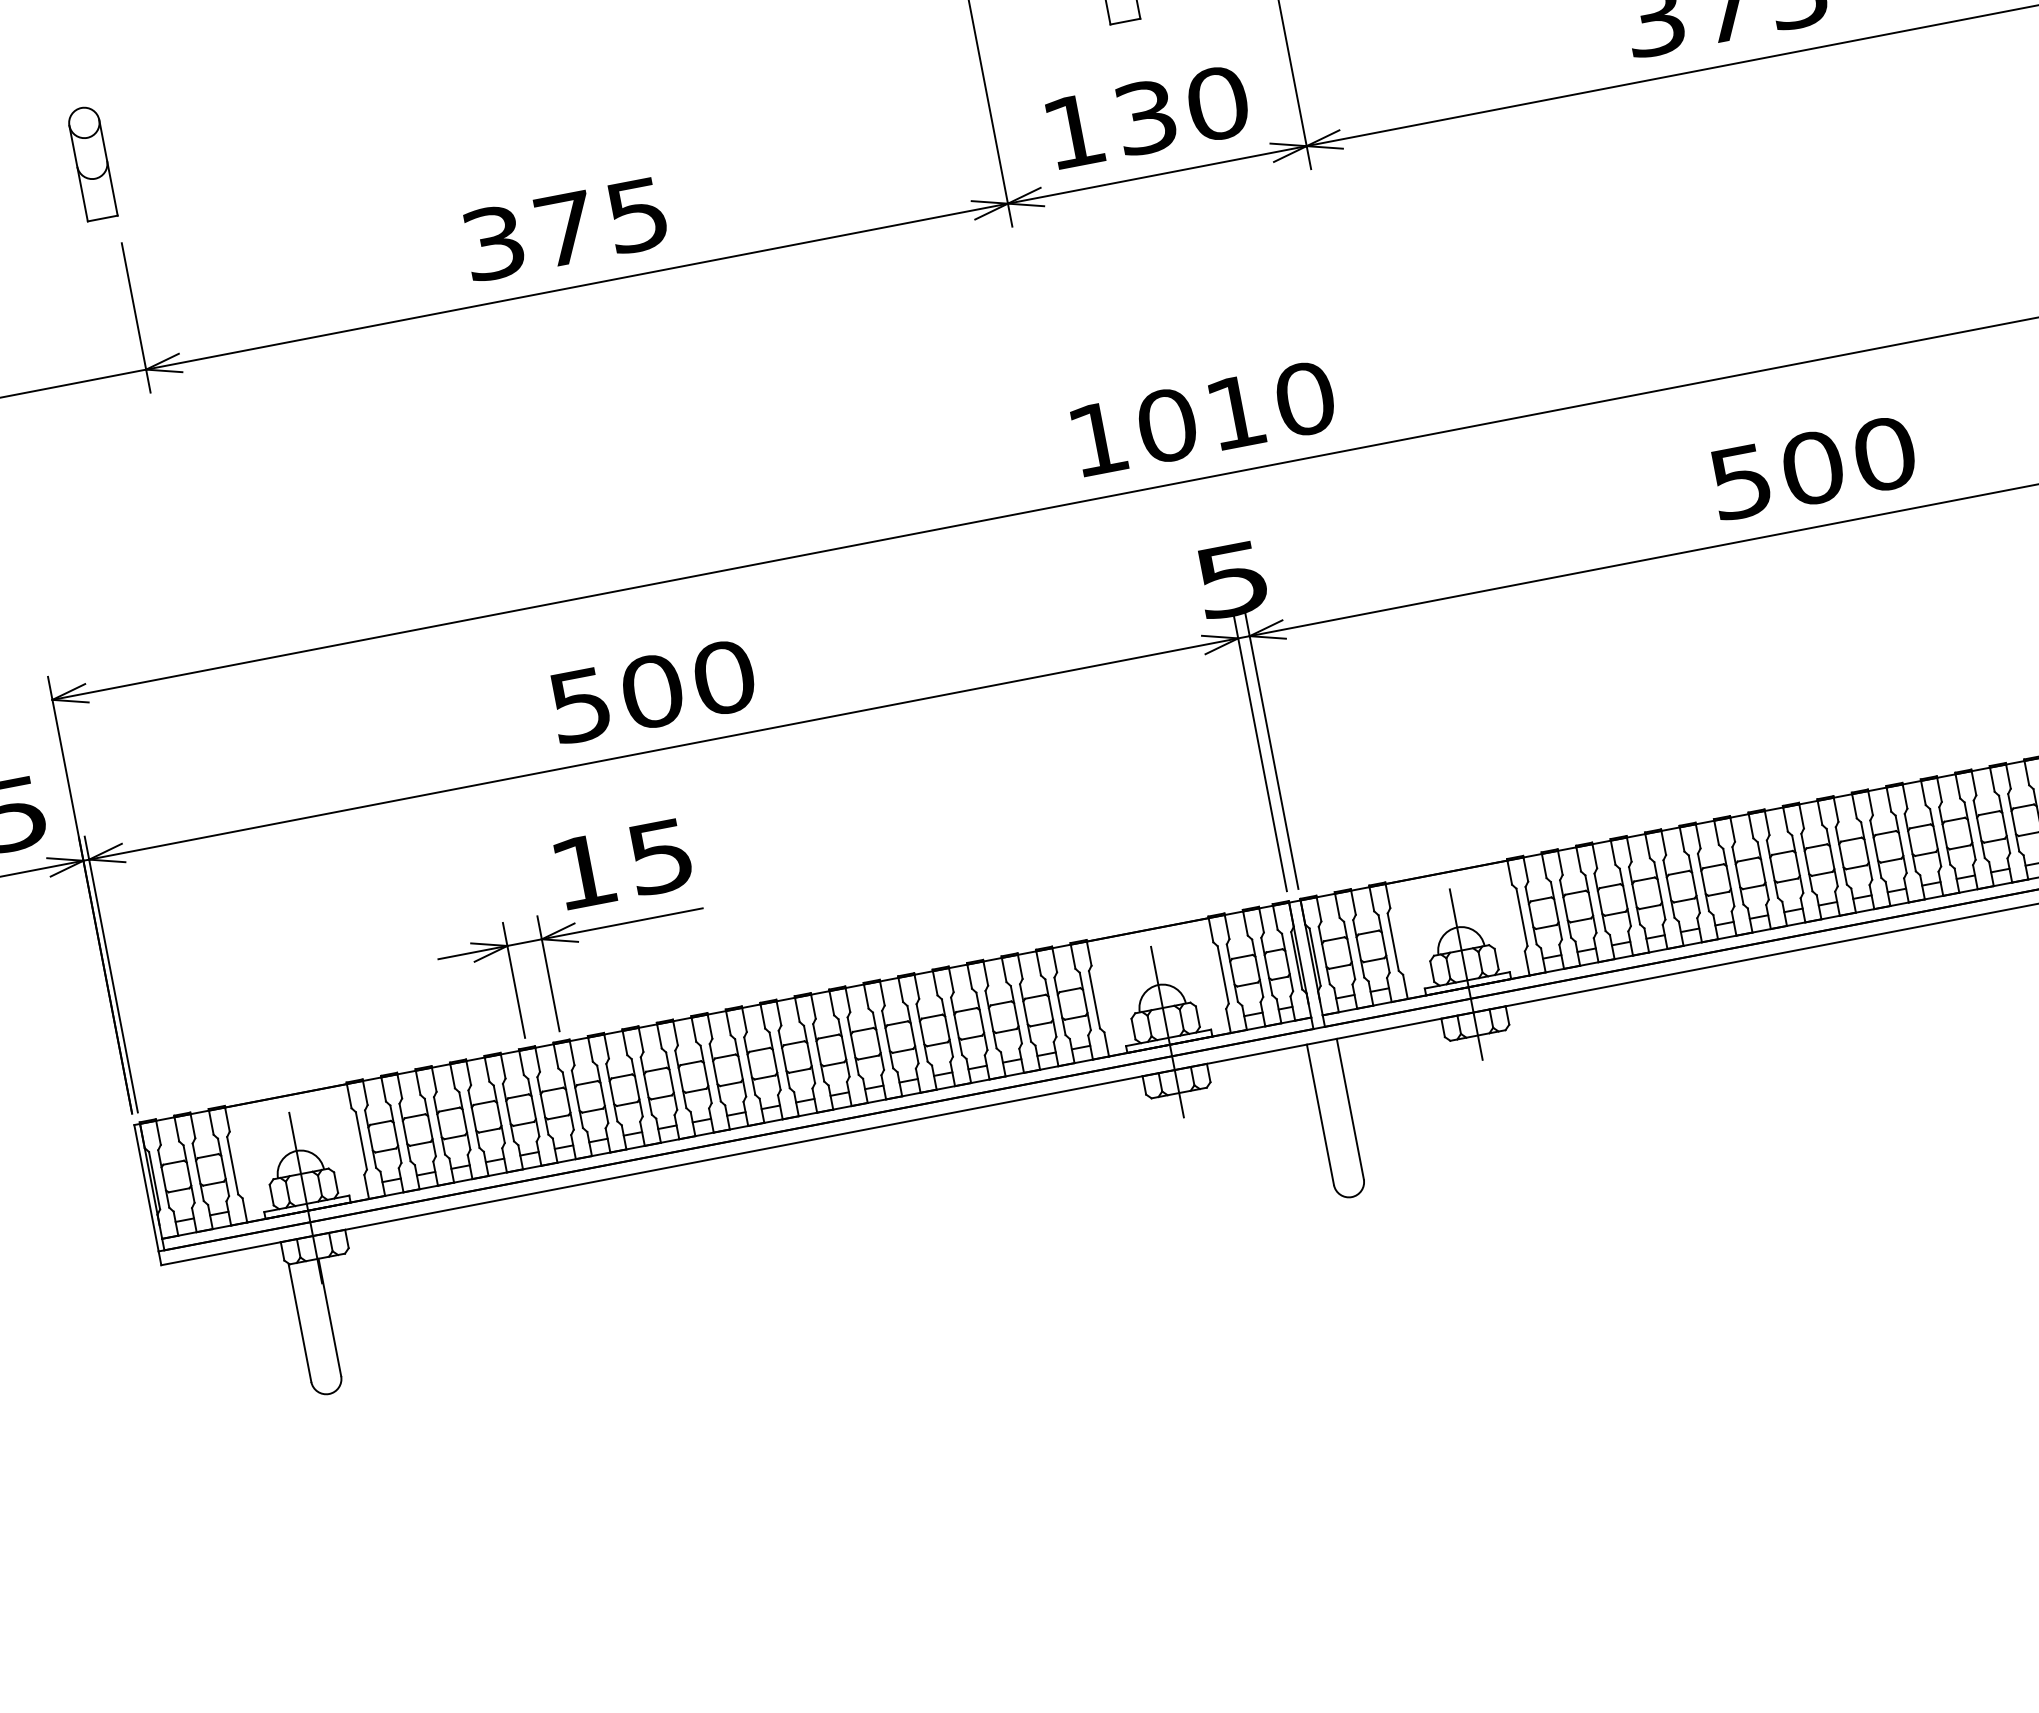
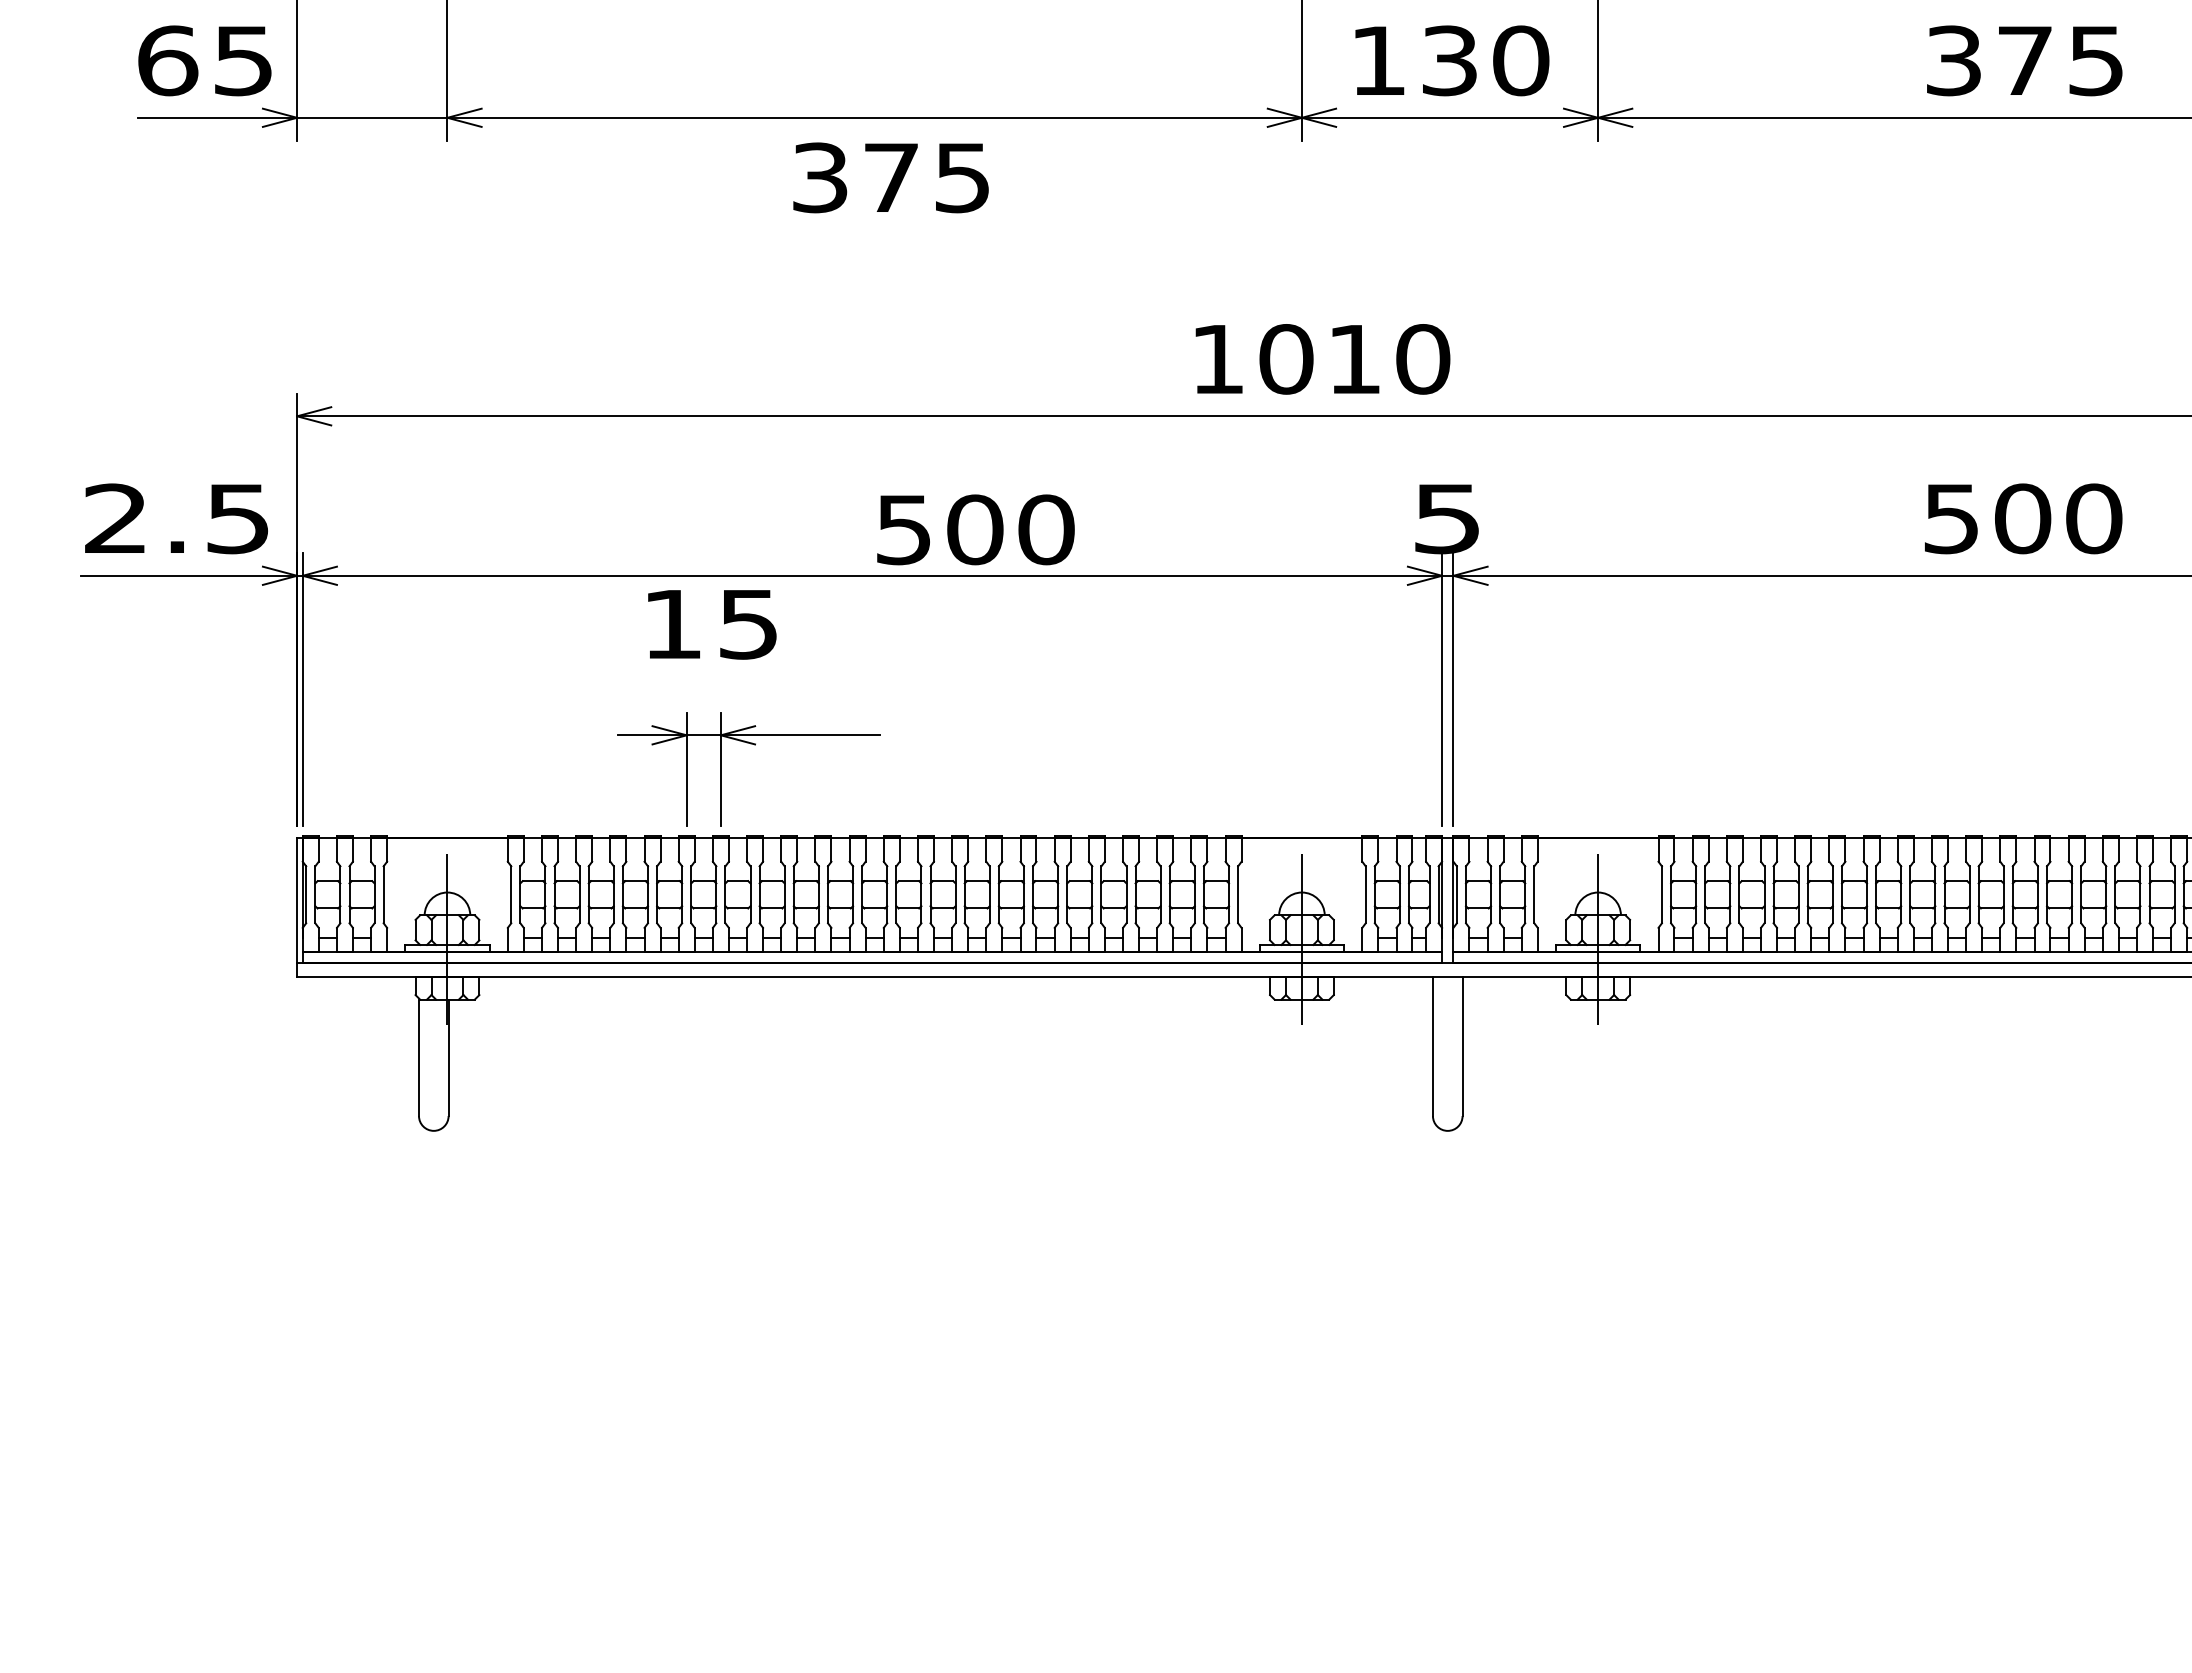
text: (564, 229) -> (890, 177), moved
text: (1203, 418) -> (1322, 359), moved
text: (652, 691) -> (975, 529), moved
text: (624, 864) -> (712, 624), moved

